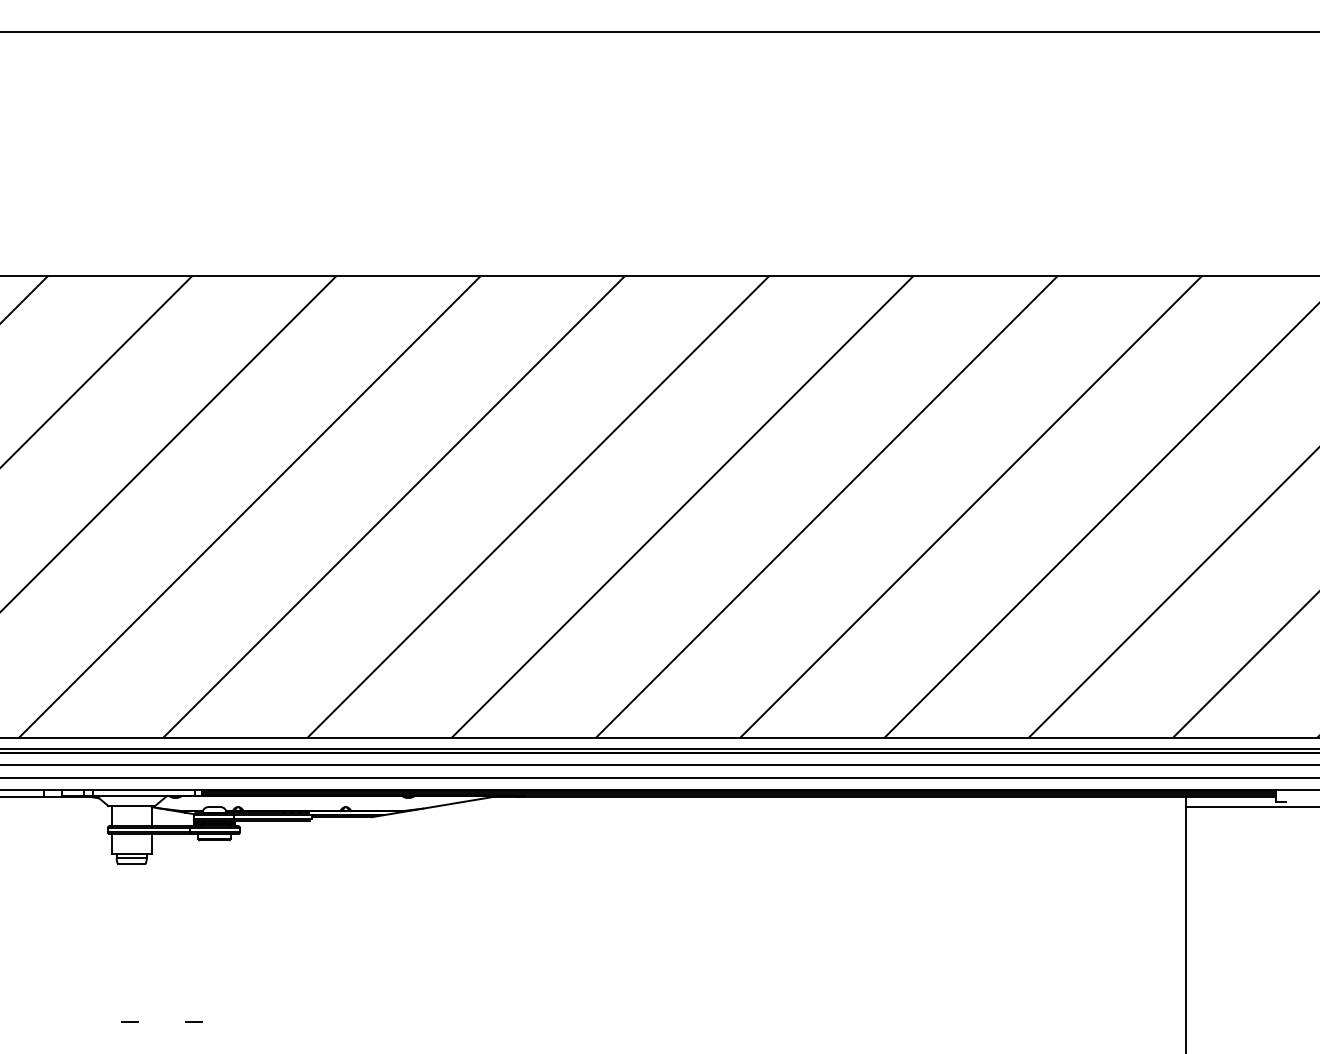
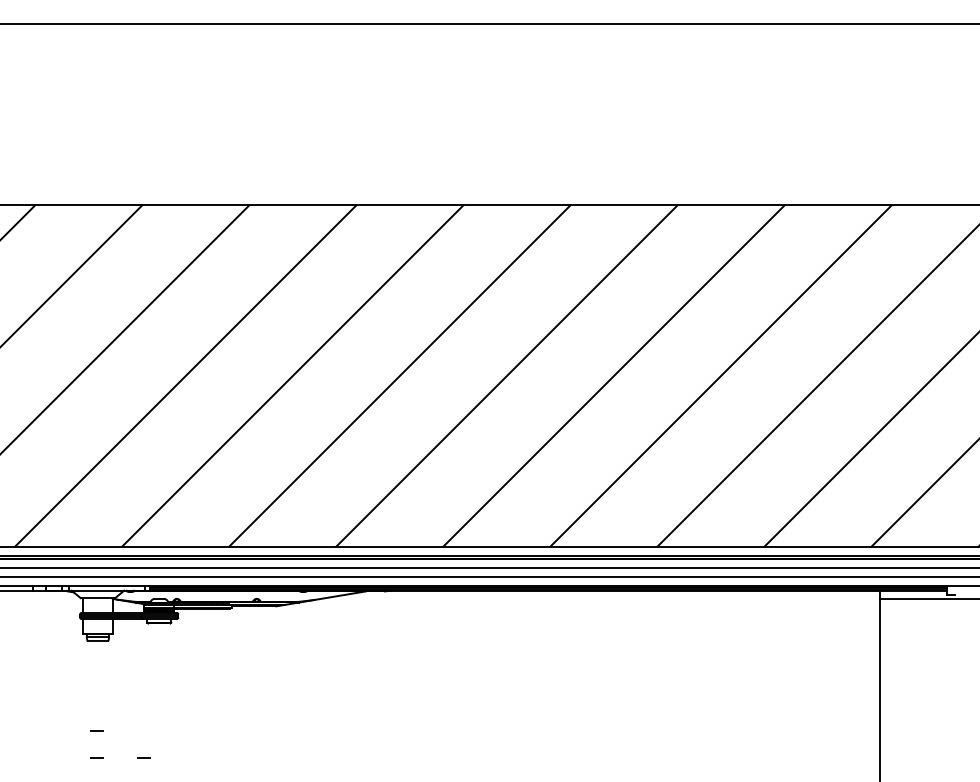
line: (129, 984) -> (96, 730), added

